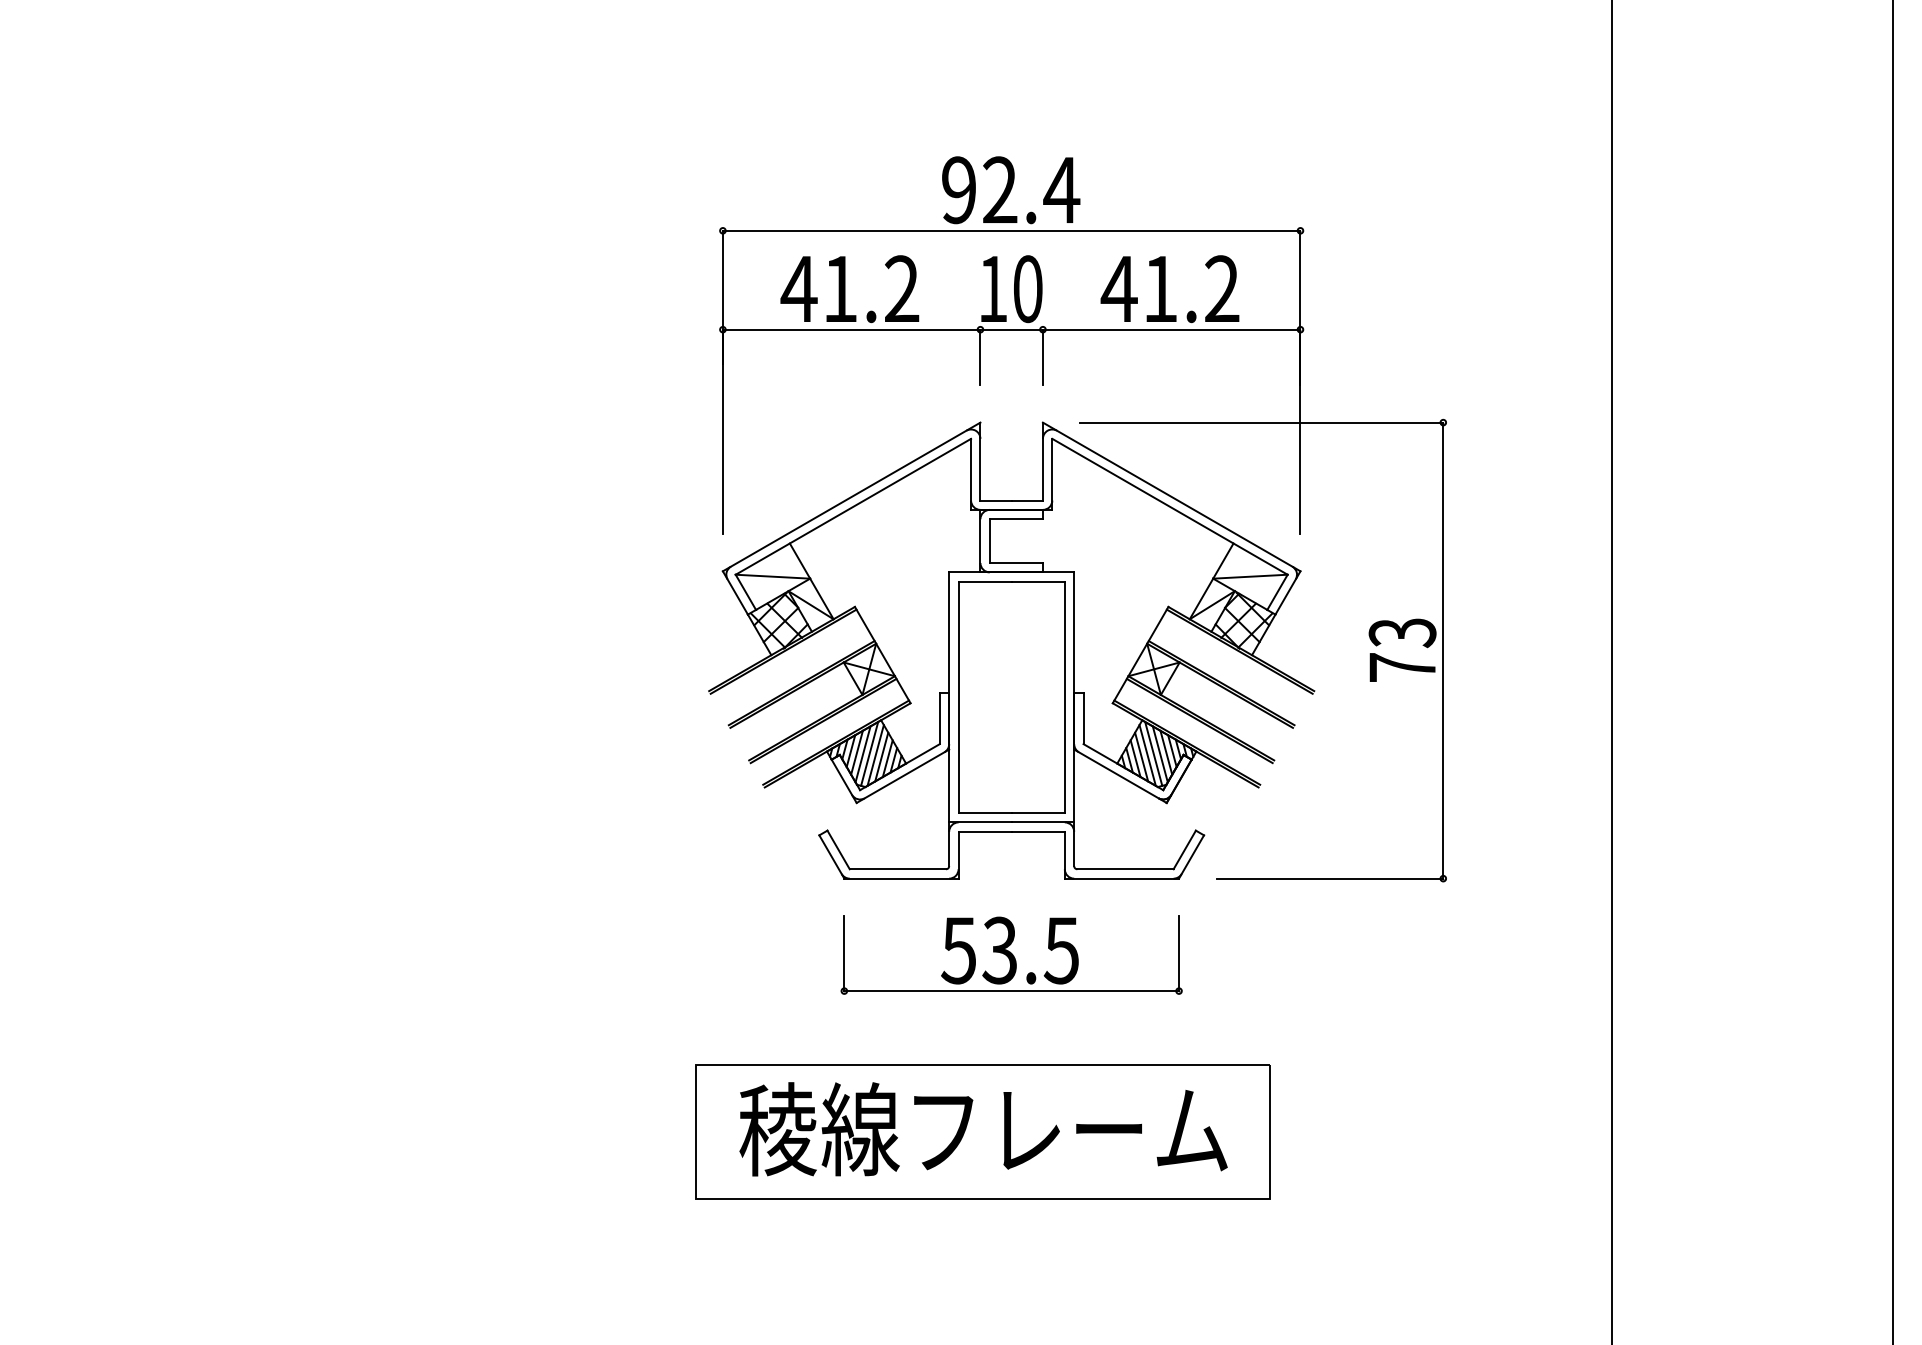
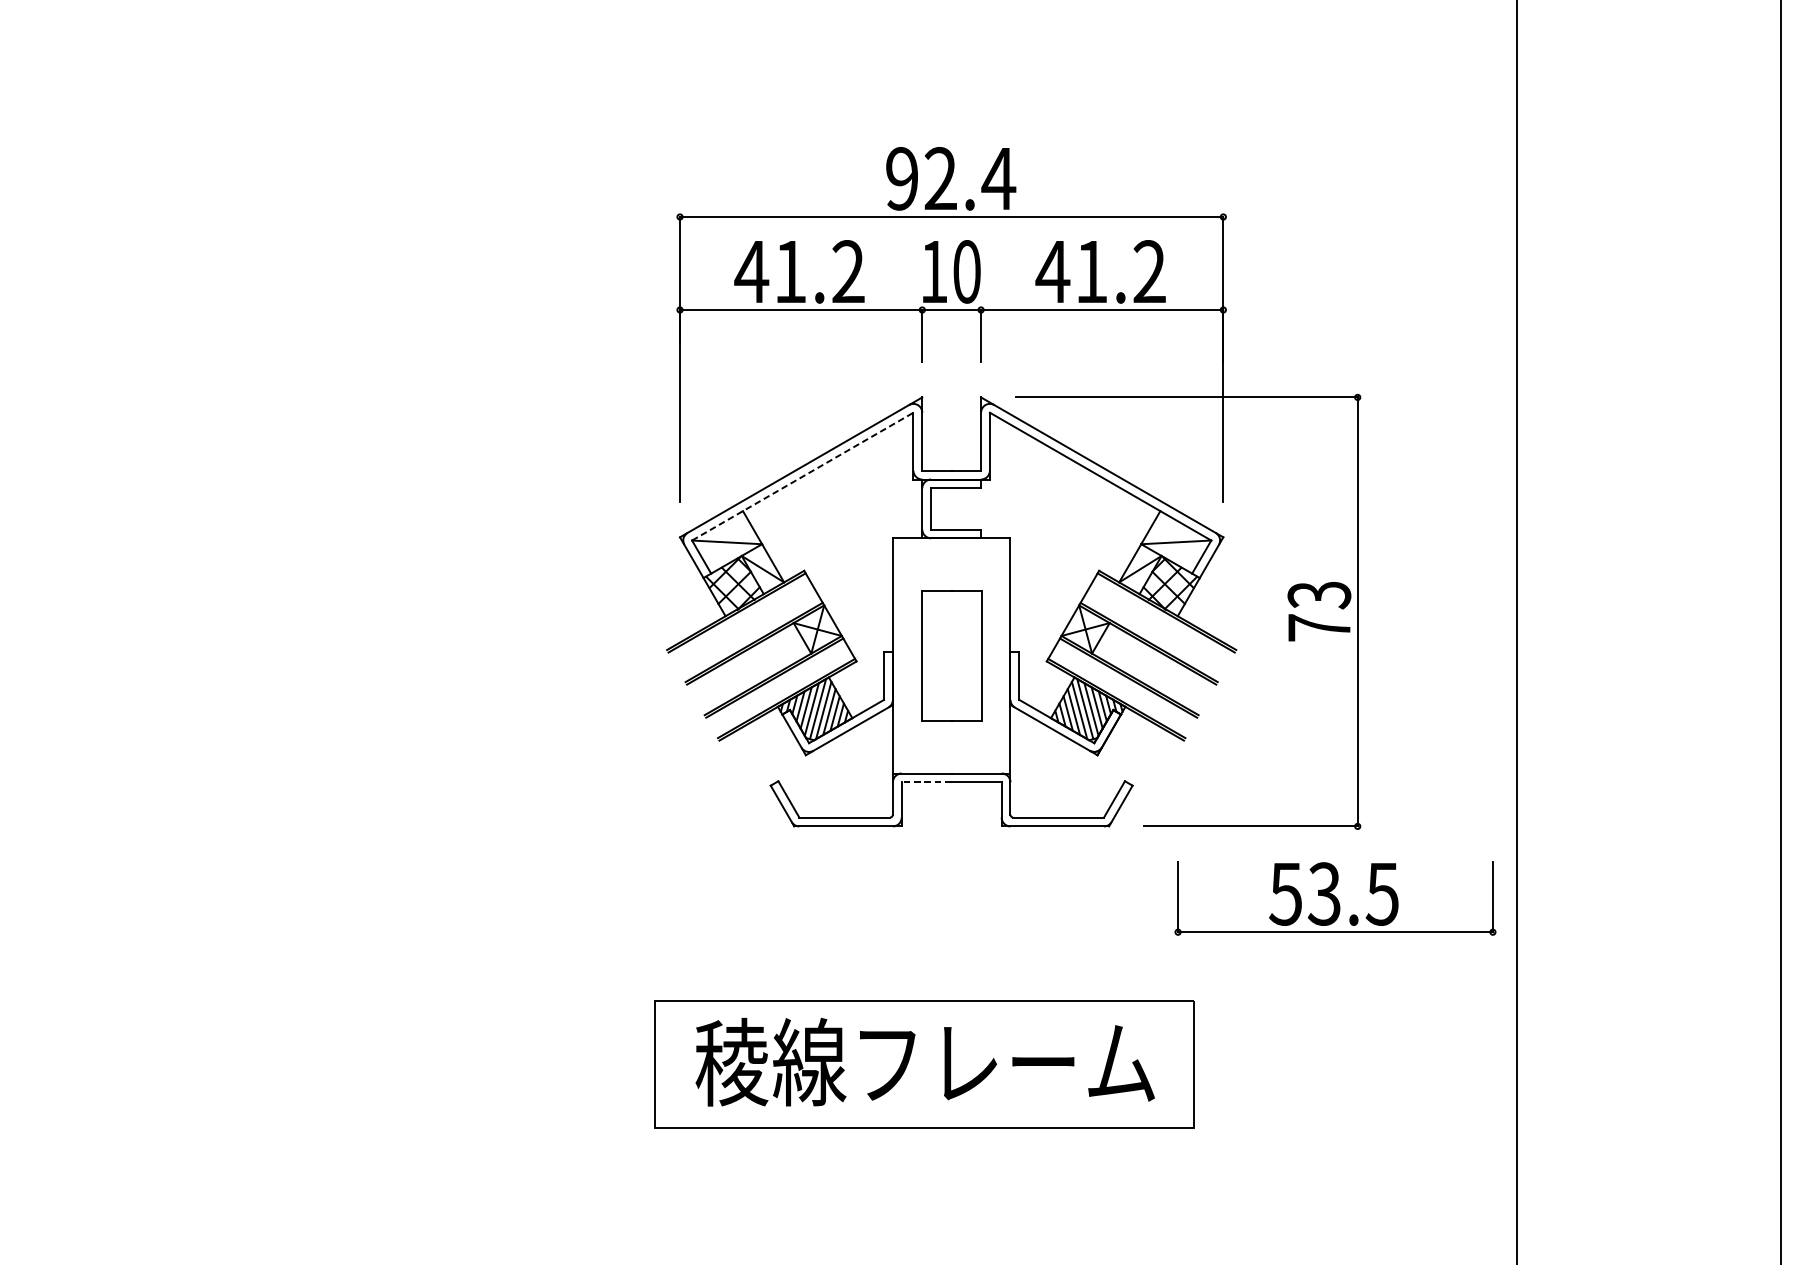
line: (853, 506) -> (802, 476), solid -> dashed
part: (1011, 697) -> (951, 656), size x0.6
line: (985, 831) -> (927, 782), solid -> dashed
part: (1011, 954) -> (1335, 897), moved

